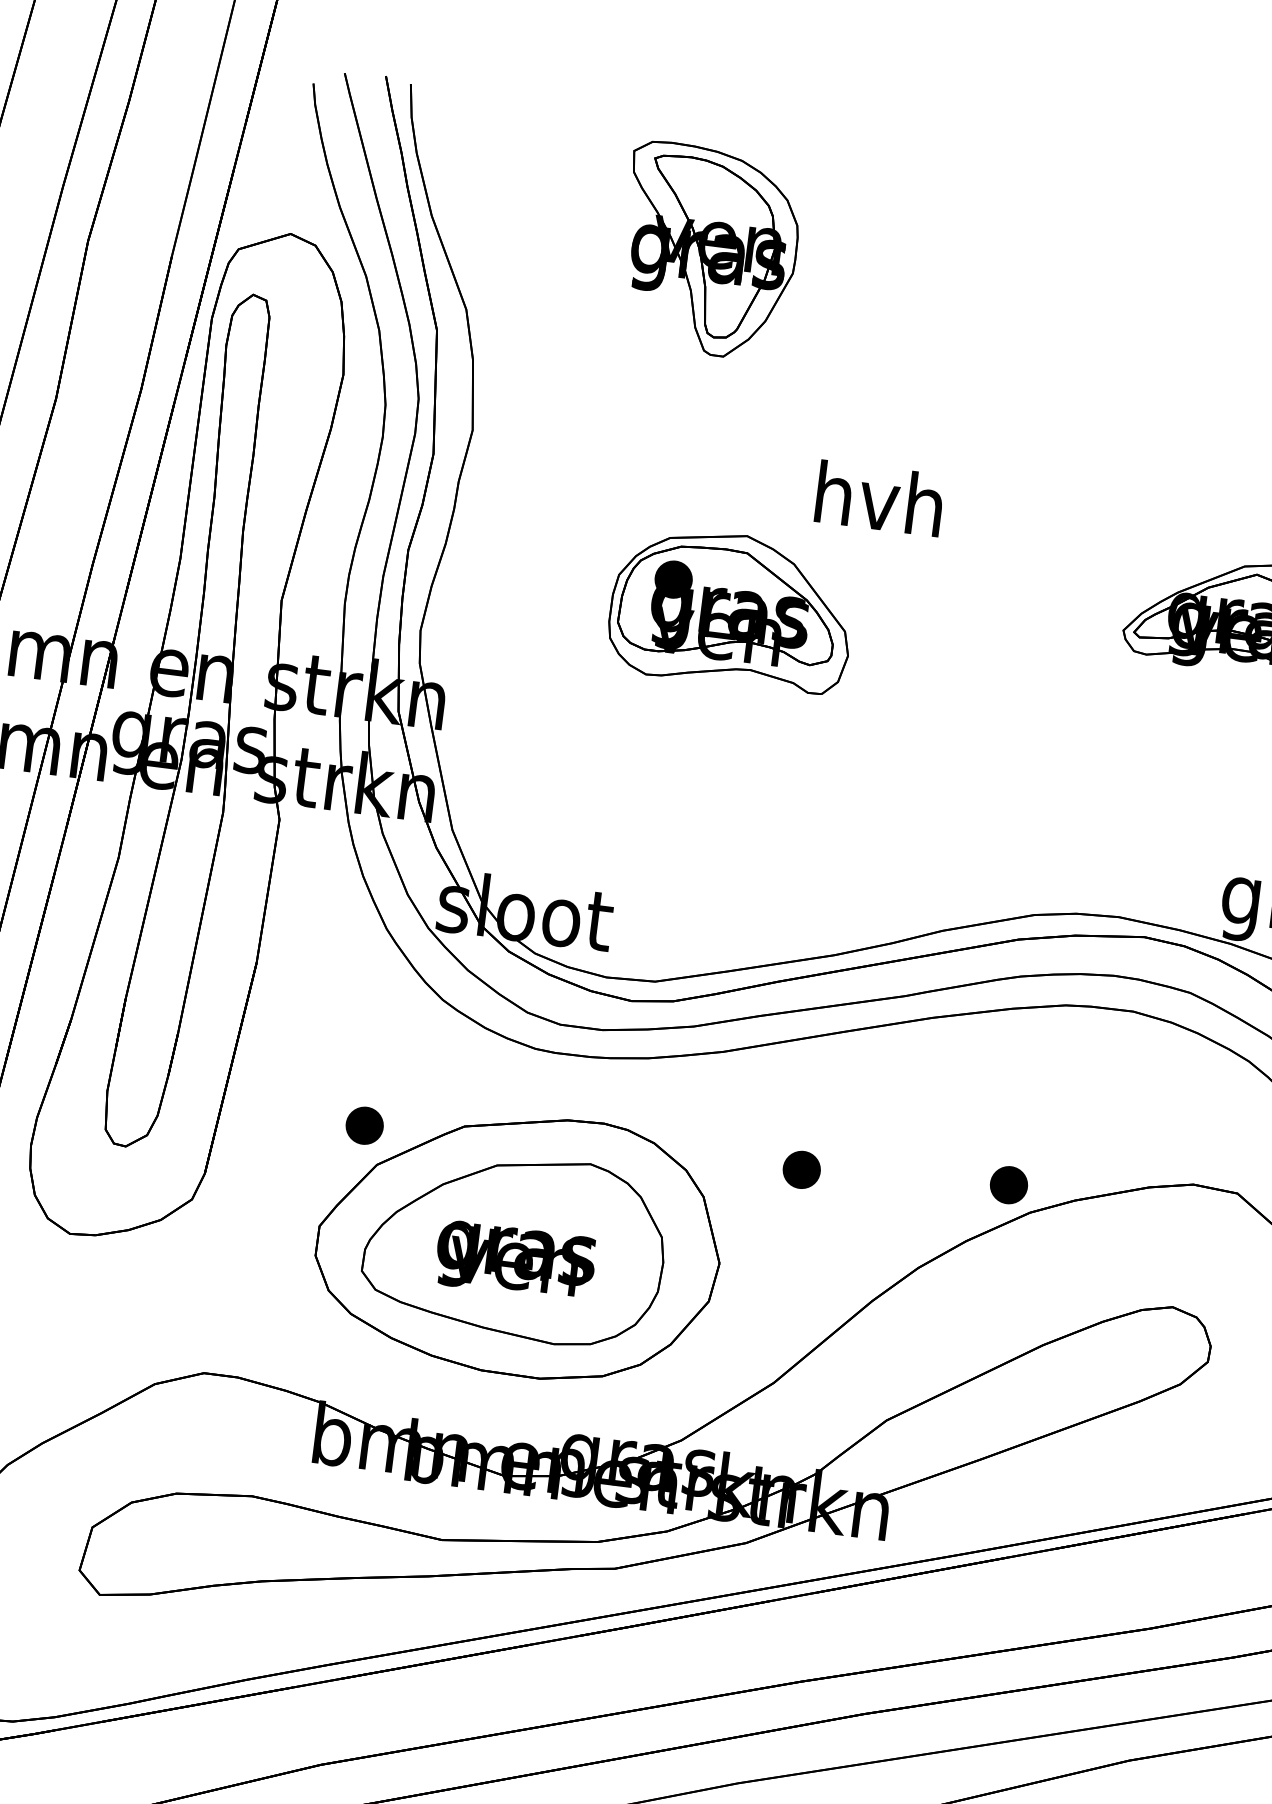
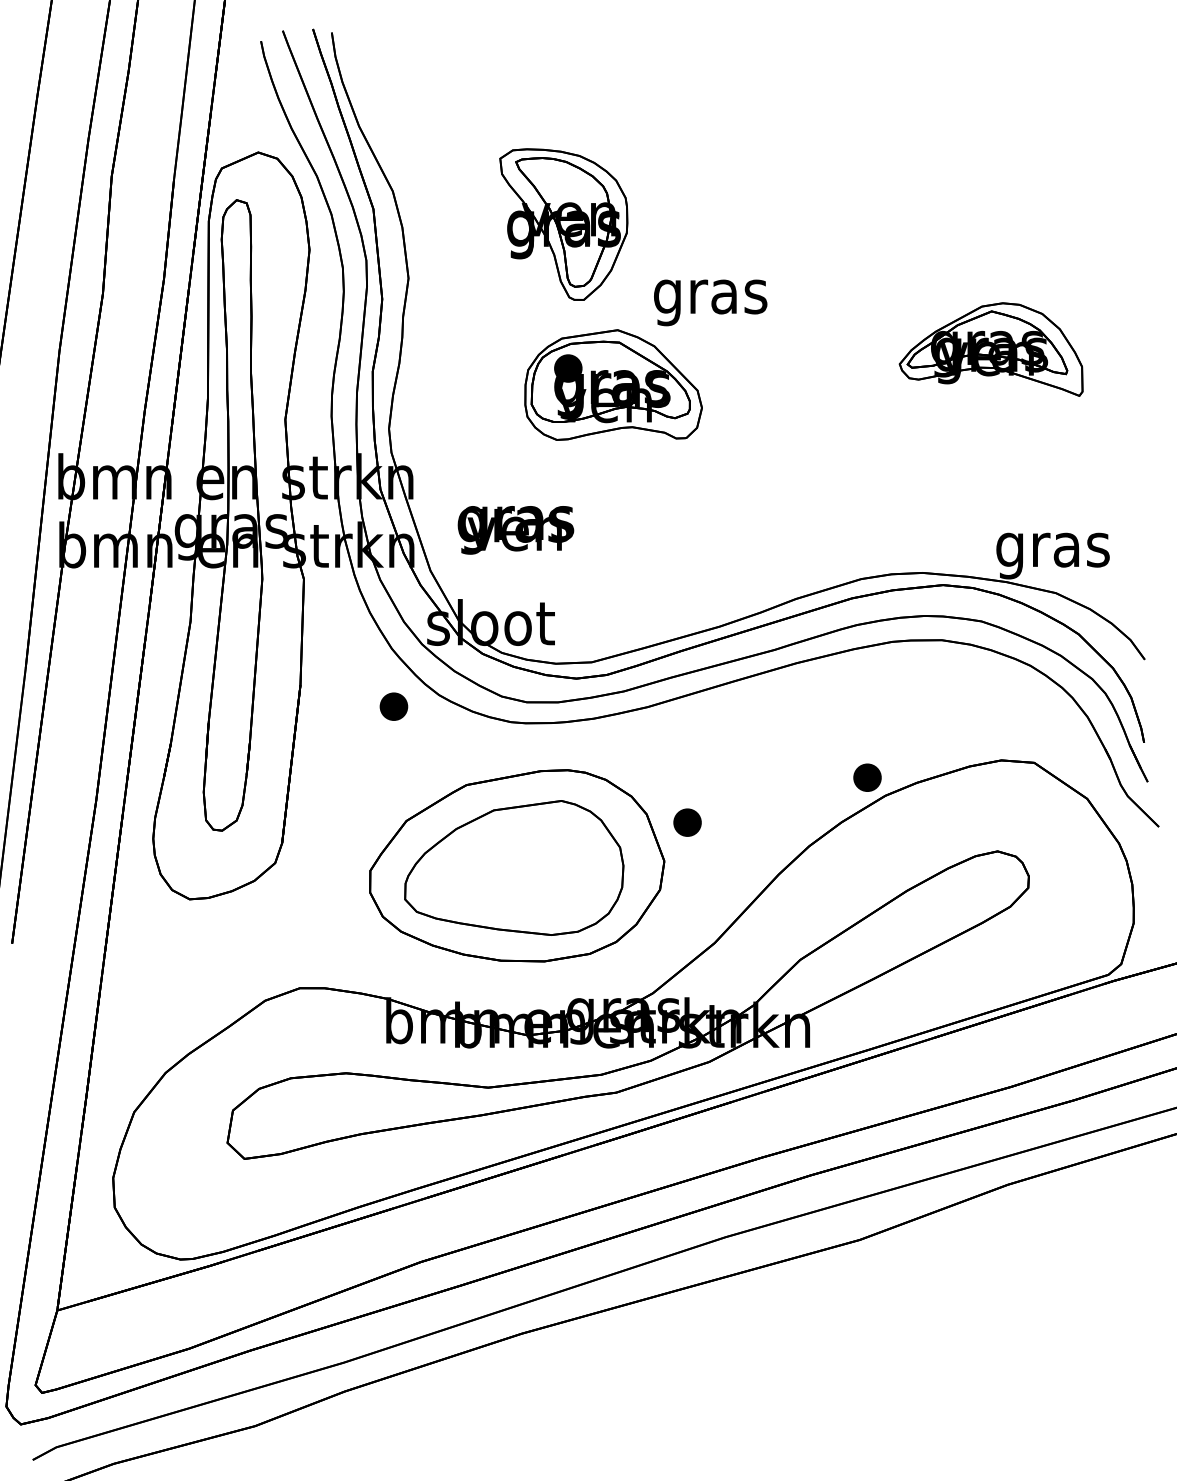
part: (708, 250) -> (563, 224), moved
text: (878, 506) -> (710, 296), hvh -> gras
part: (364, 1125) -> (393, 706), moved
part: (801, 1169) -> (687, 822), moved
text: (514, 1261) -> (515, 530), moved

